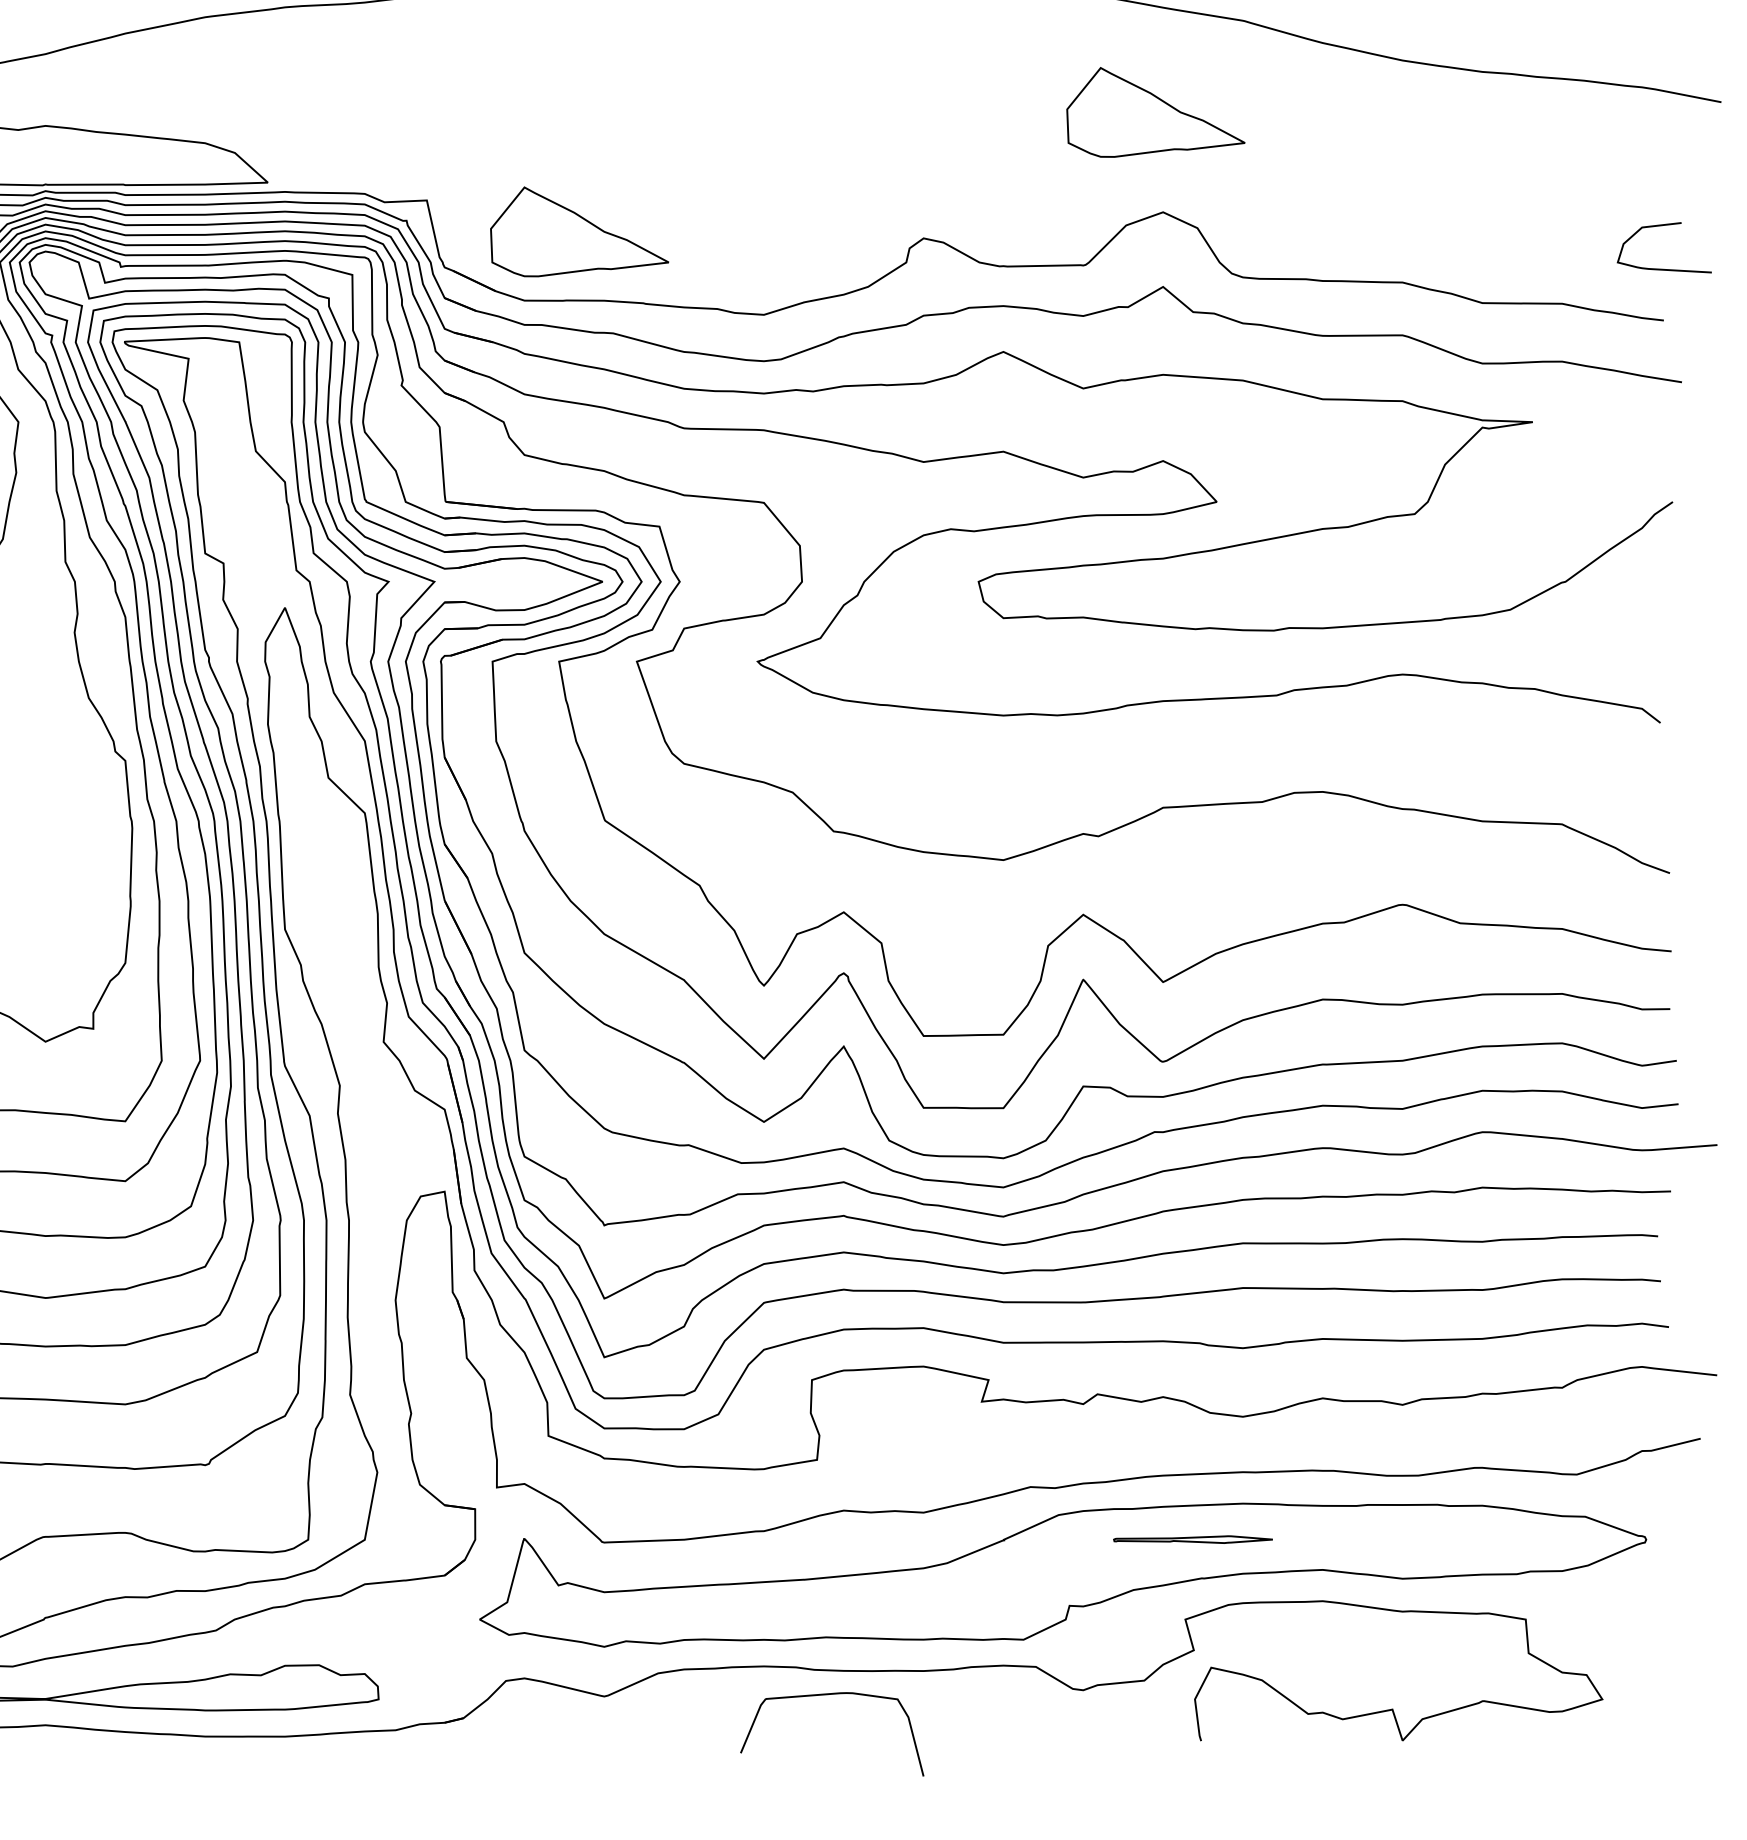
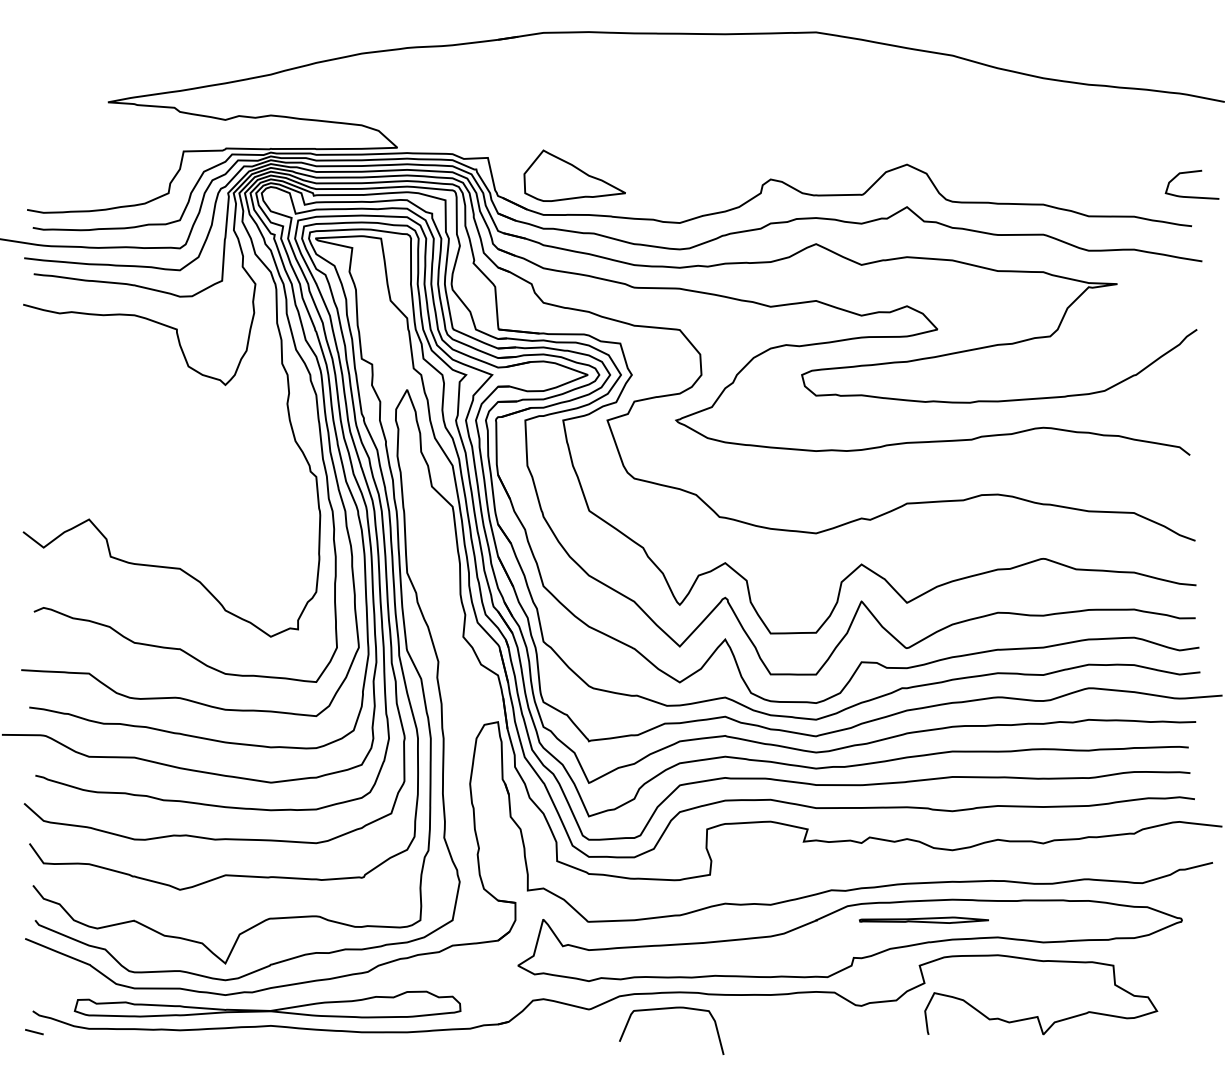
part: (1155, 111) -> (902, 107), removed
part: (1192, 1538) -> (923, 919), size x1.43
curve: (828, 1696) -> (669, 1009), moved

